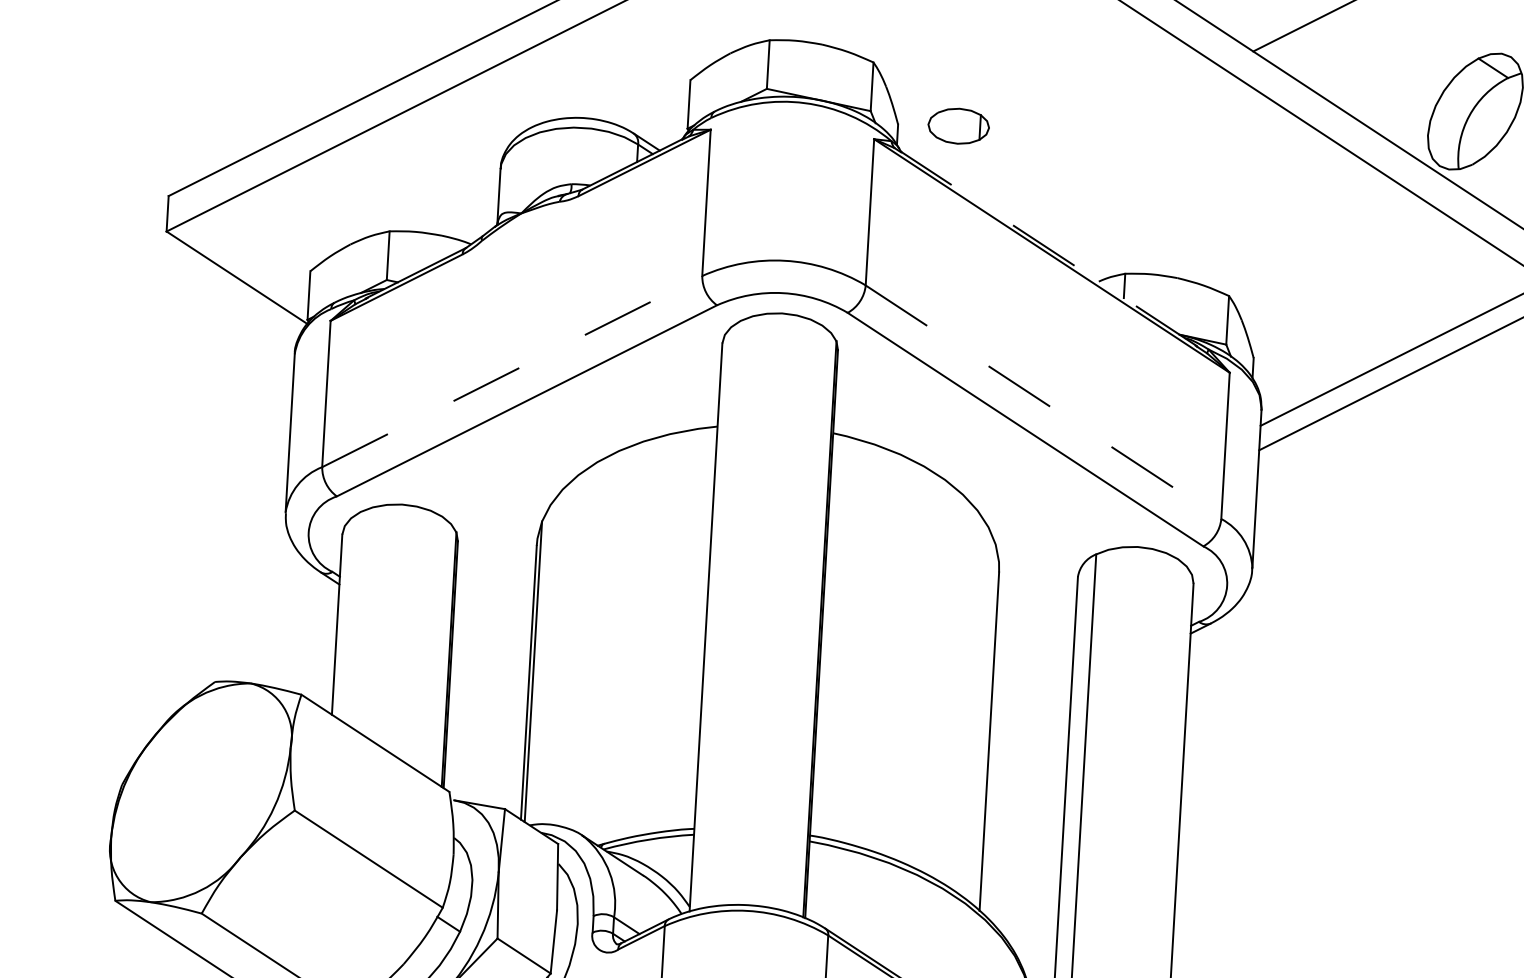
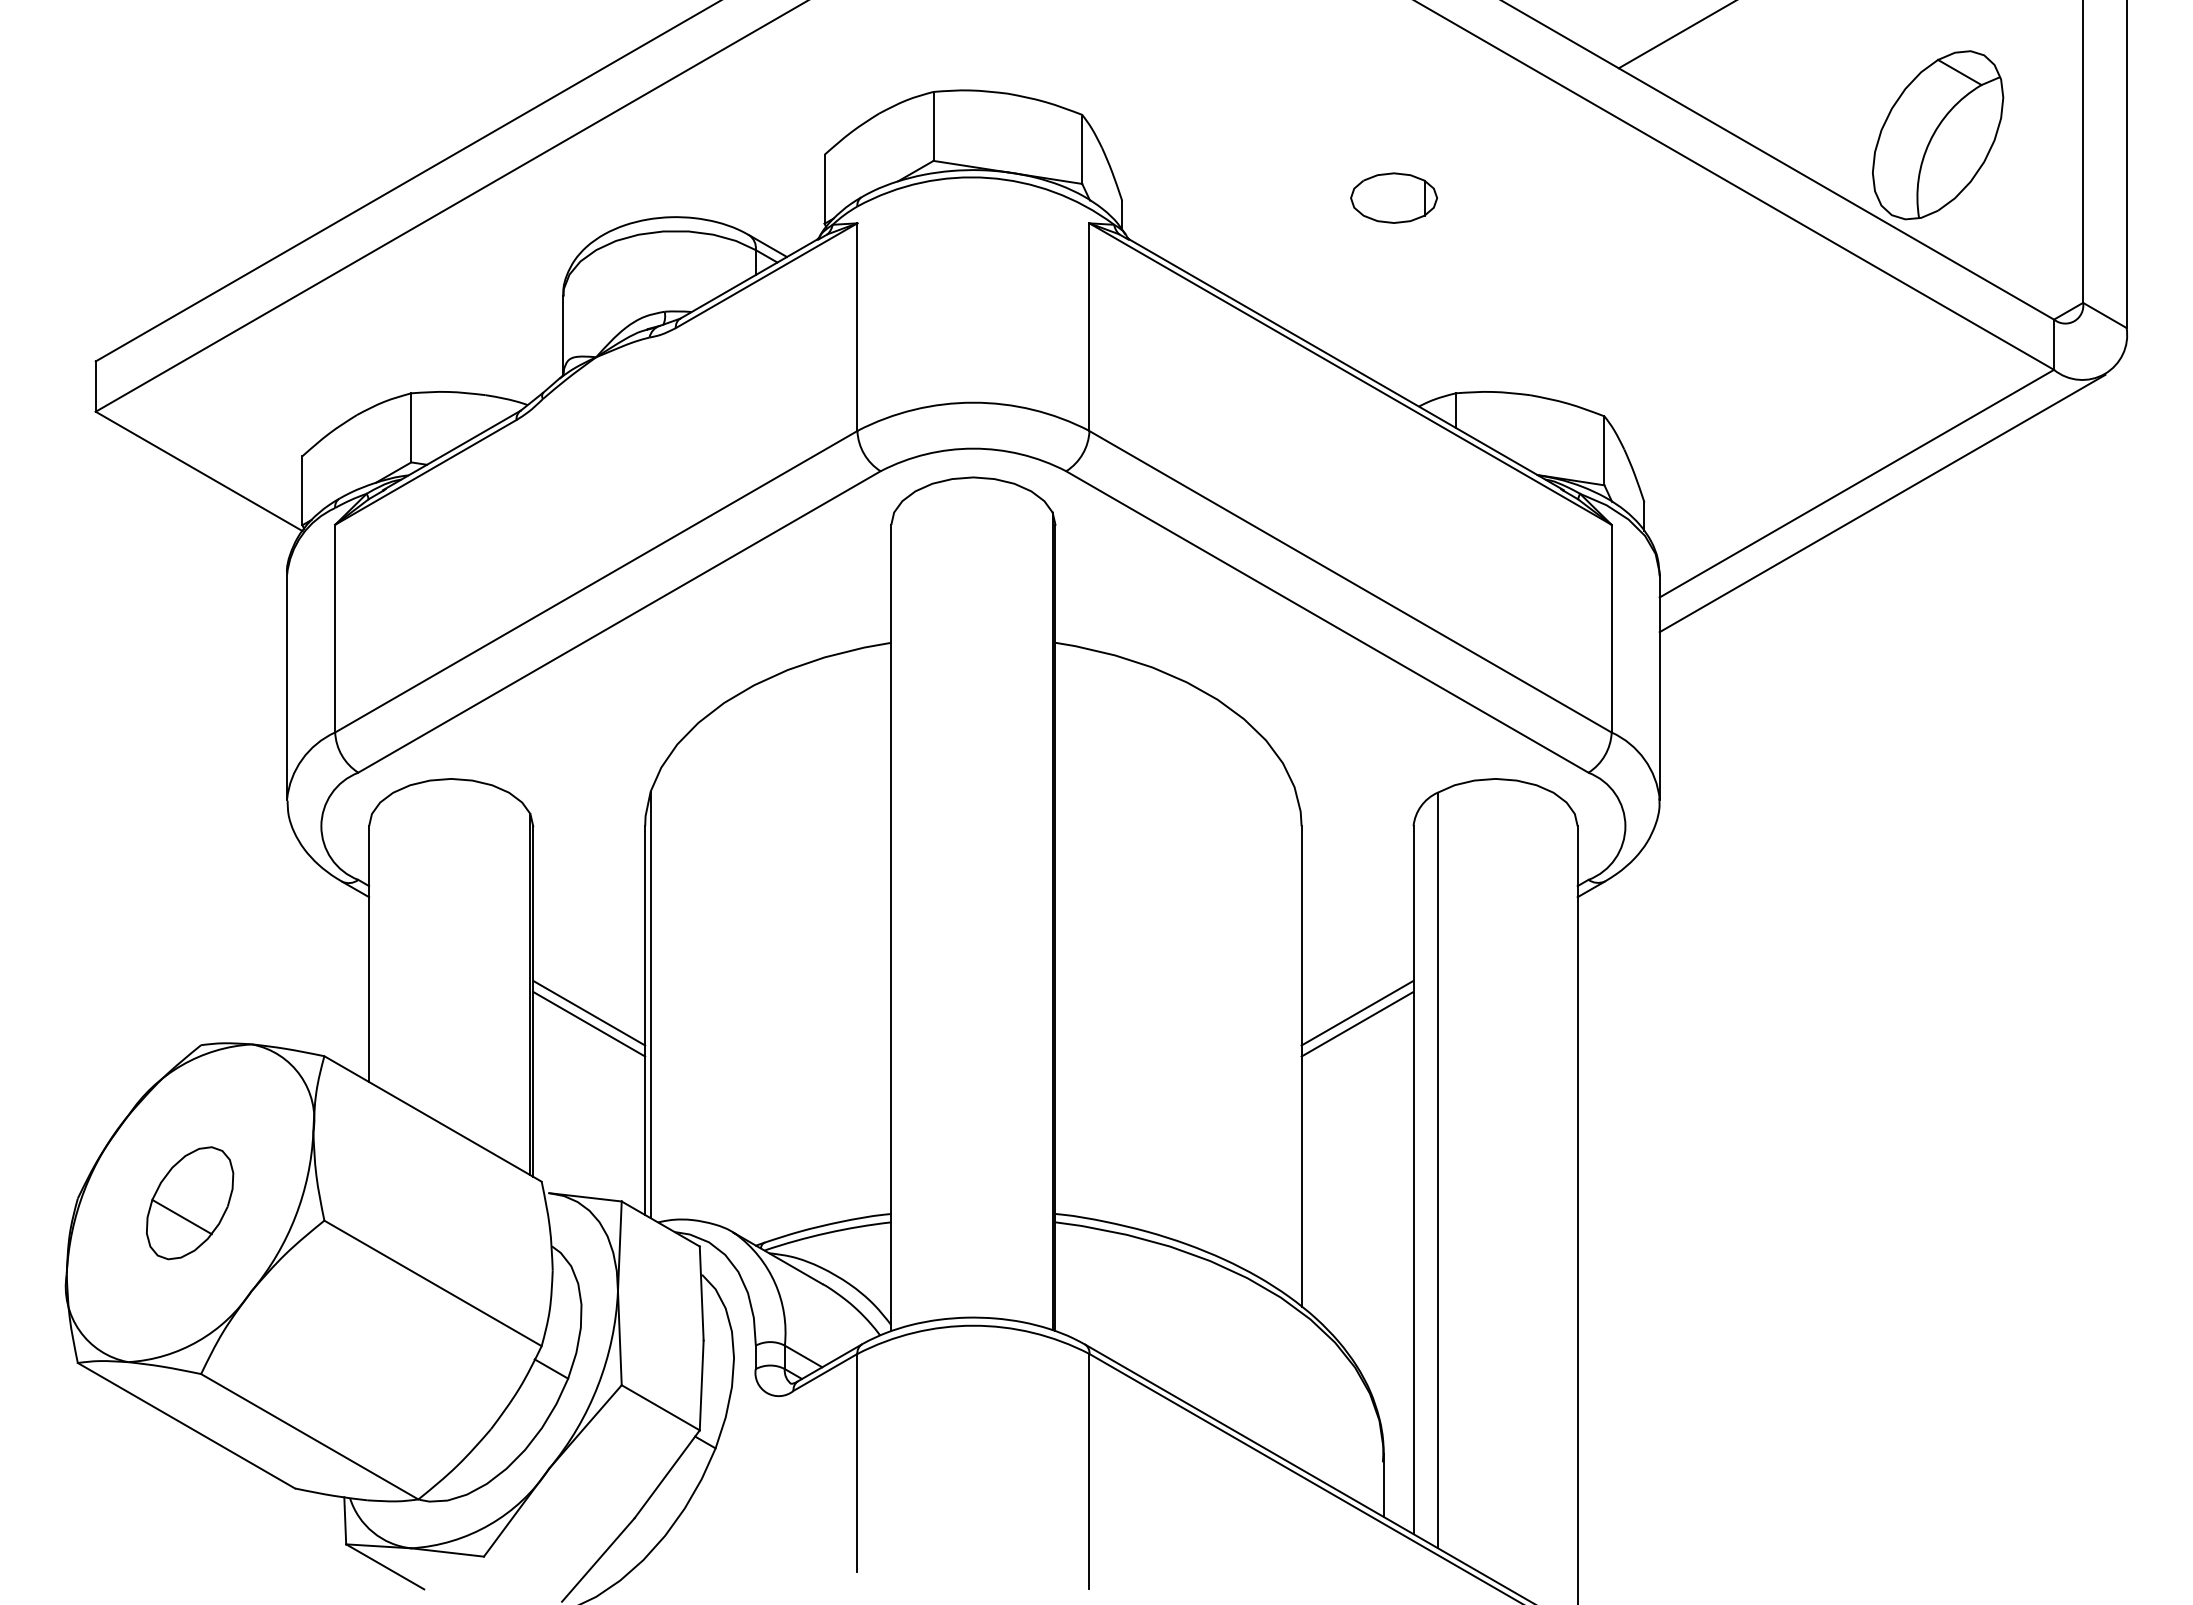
part: (958, 125) -> (1393, 197), moved
line: (1048, 249) -> (1345, 364), dashed -> solid
line: (512, 371) -> (596, 581), dashed -> solid
line: (1043, 402) -> (1350, 582), dashed -> solid
line: (489, 674) -> (589, 1012), added
line: (489, 682) -> (589, 1023), added
line: (1030, 705) -> (1357, 1012), added
line: (1030, 713) -> (1357, 1023), added
part: (201, 793) -> (190, 1203), added

